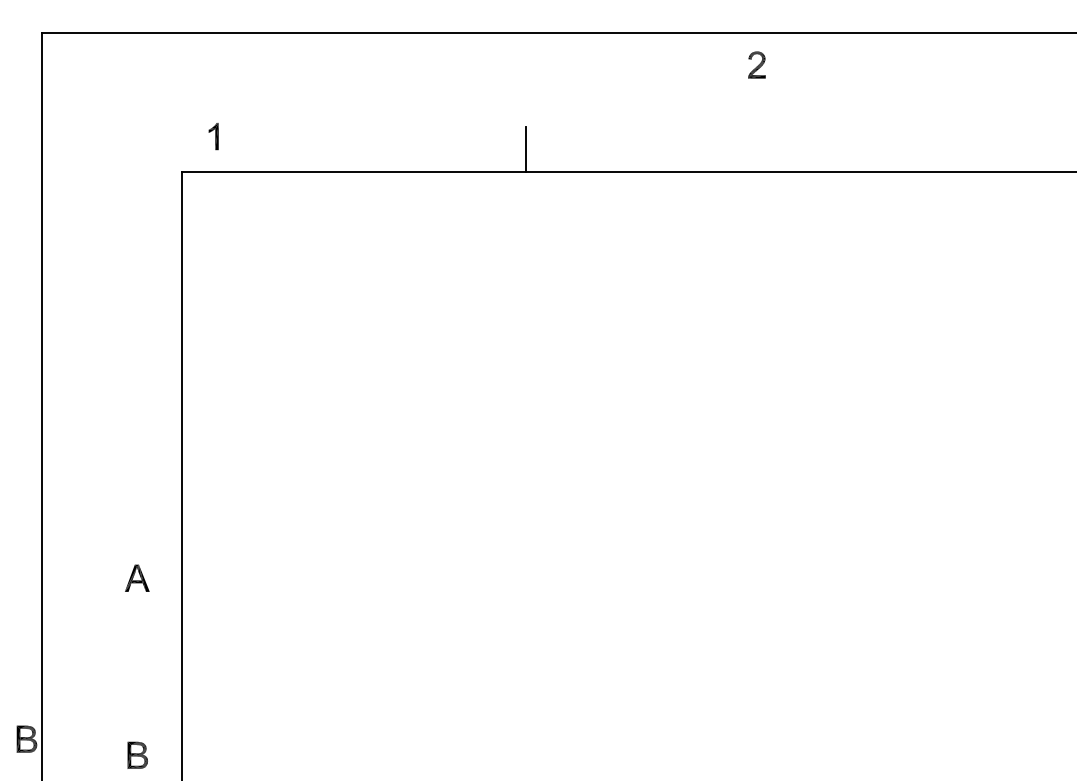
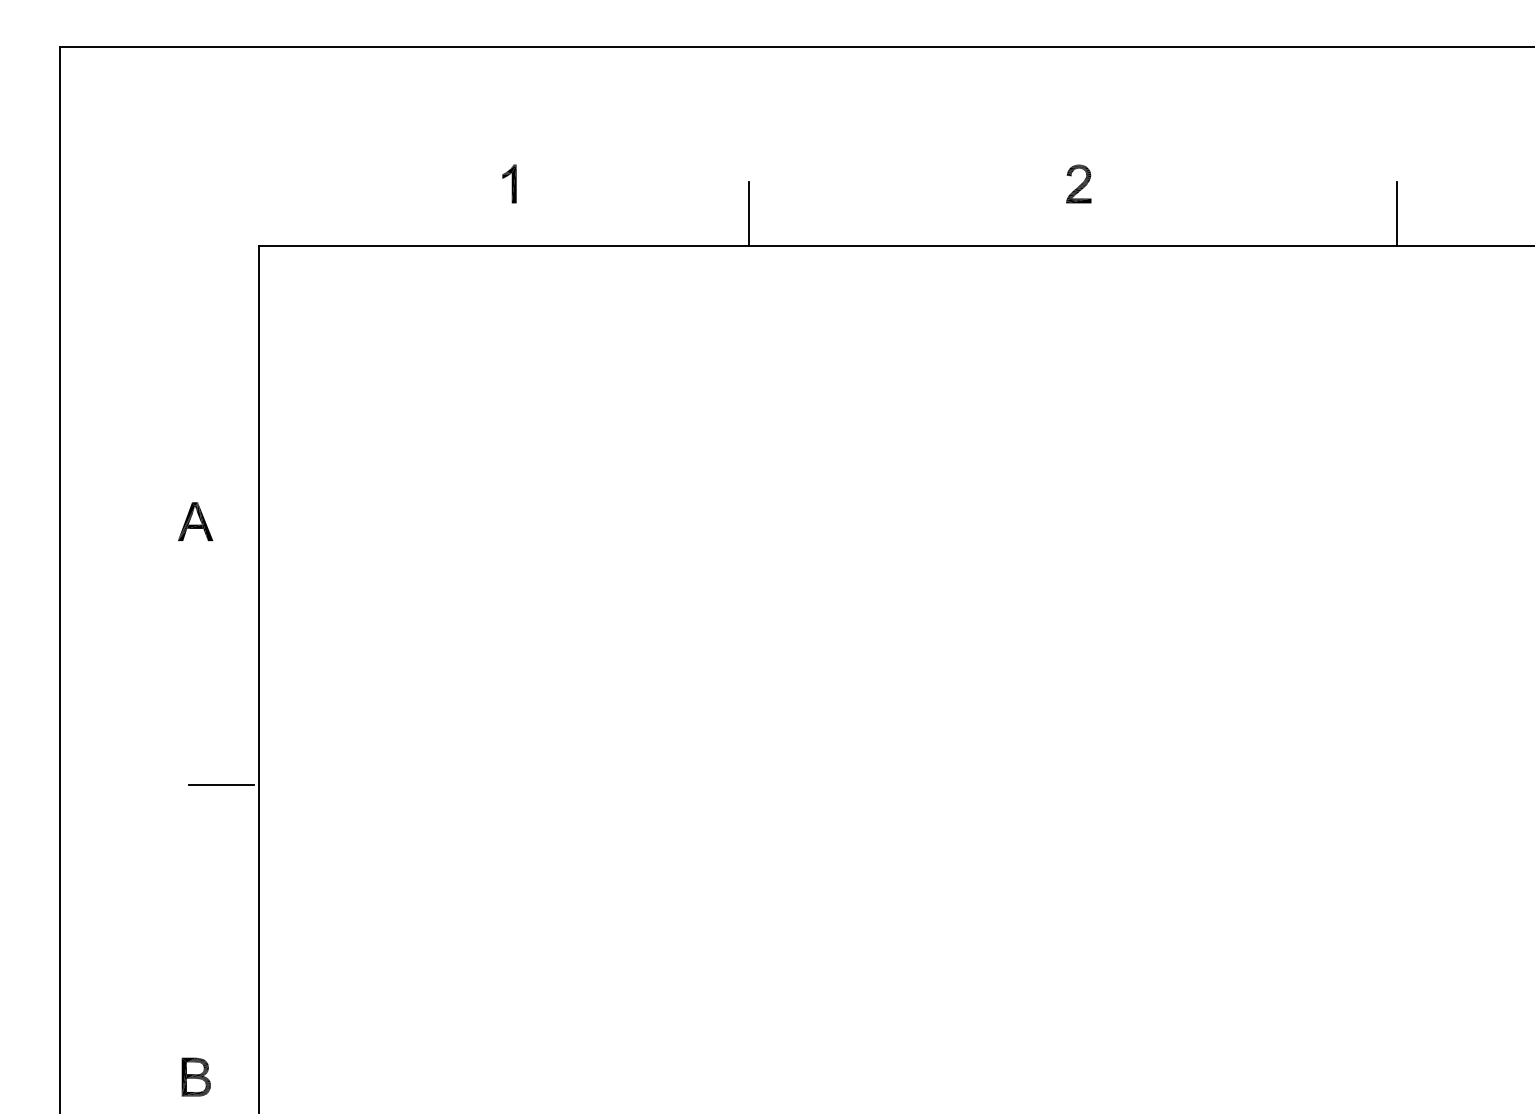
part: (756, 64) -> (1078, 183), moved
part: (213, 136) -> (509, 183), moved
line: (979, 149) -> (1396, 213), added
line: (155, 550) -> (221, 784), added
part: (137, 578) -> (195, 521), moved
part: (26, 738) -> (37, 1053), removed

